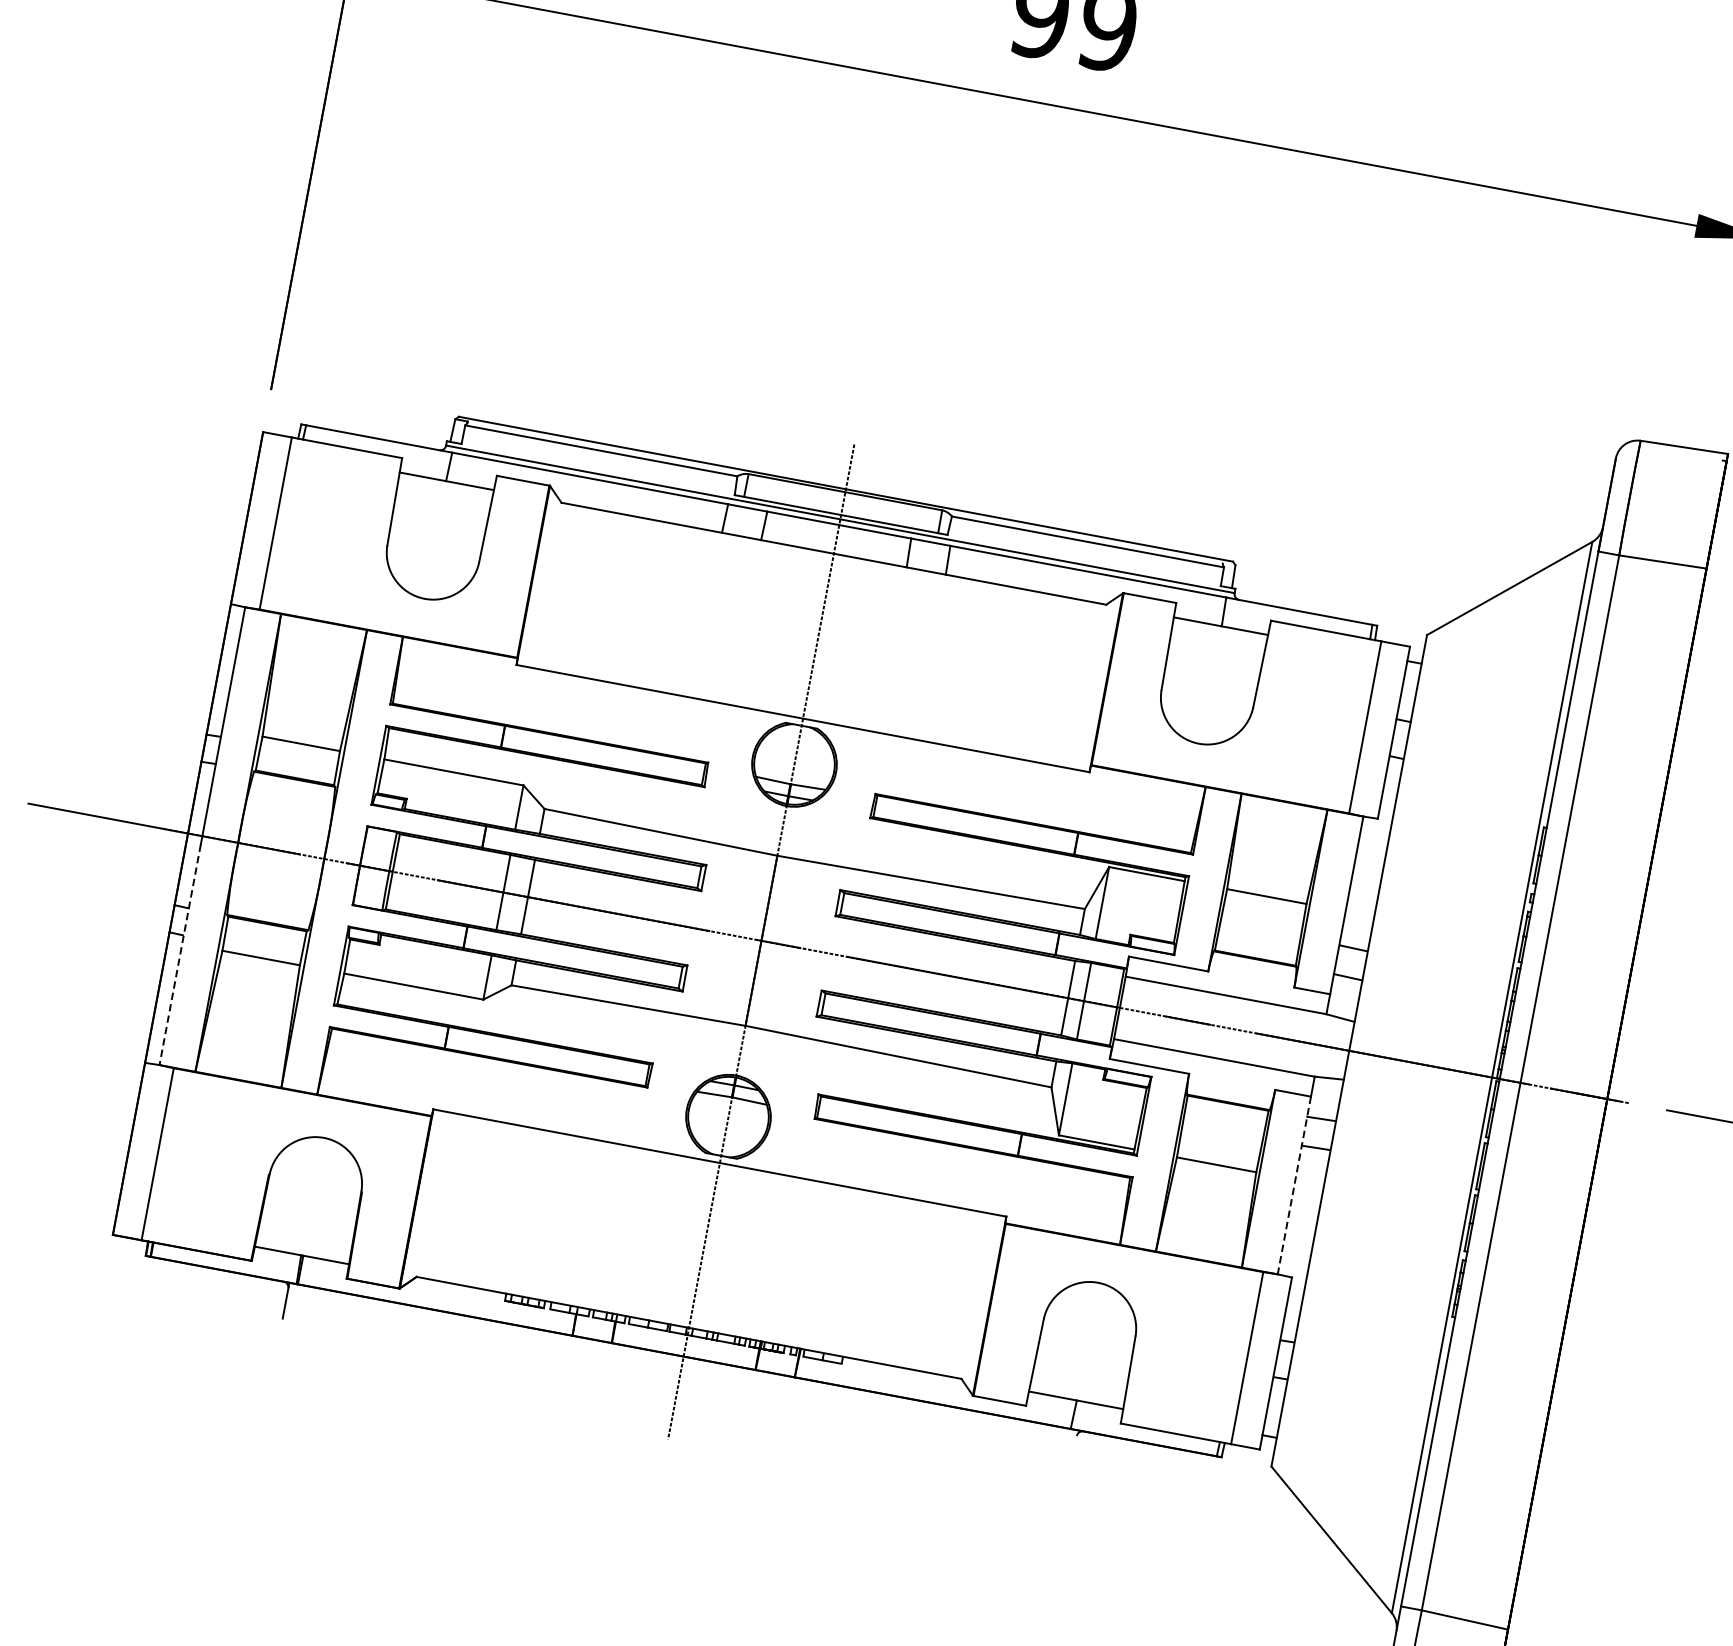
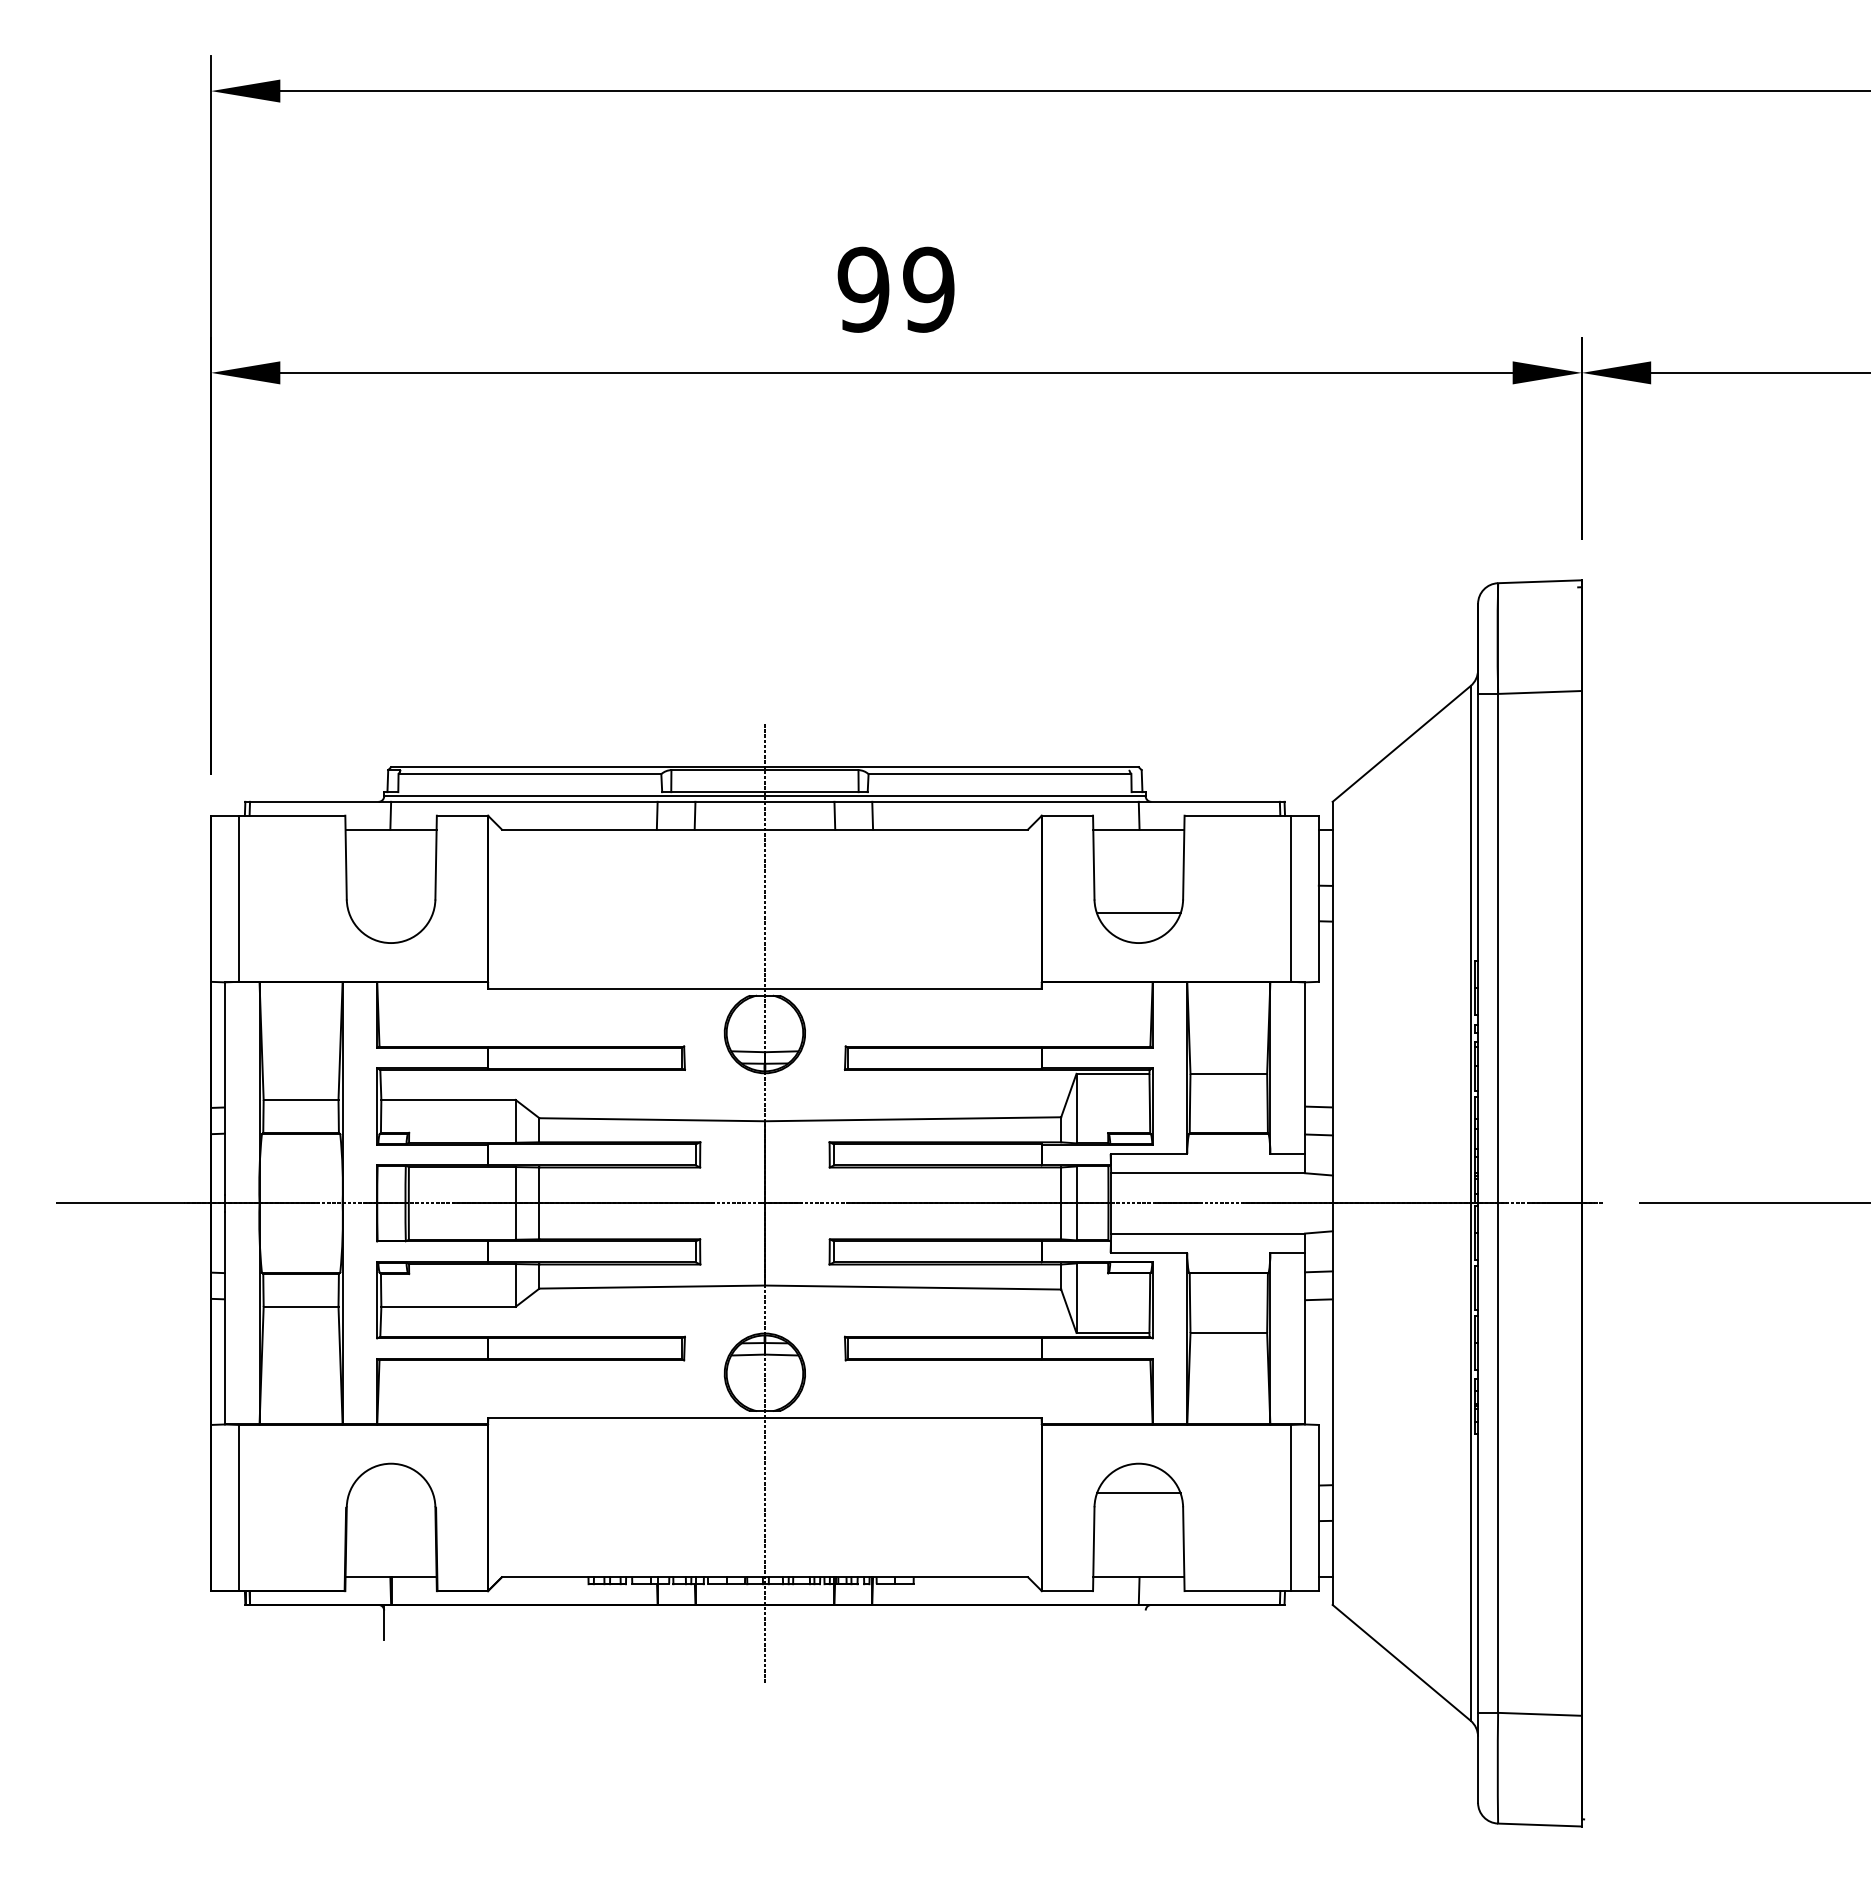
line: (1204, 713) -> (1138, 913), added
line: (179, 955) -> (224, 1318), dashed -> solid
line: (1293, 1185) -> (1304, 1338), dashed -> solid
line: (1092, 1313) -> (1138, 1493), added

